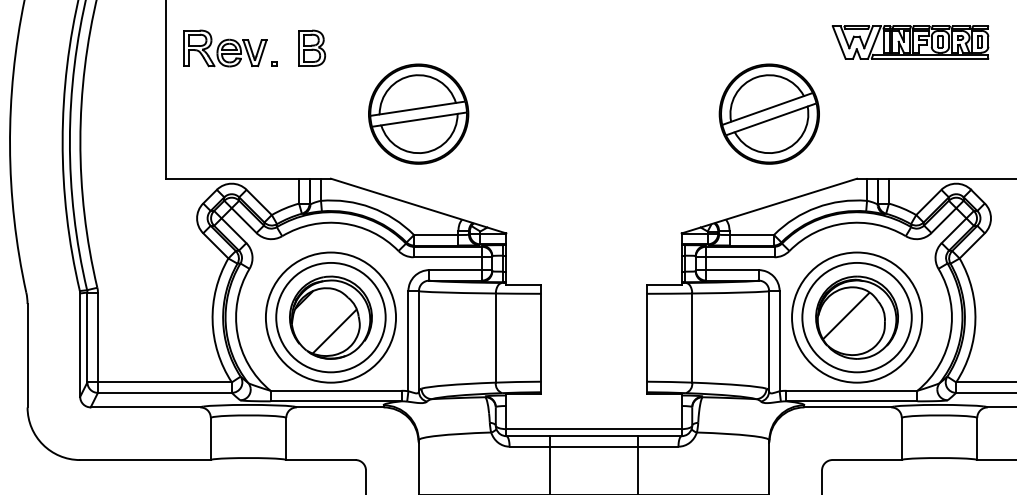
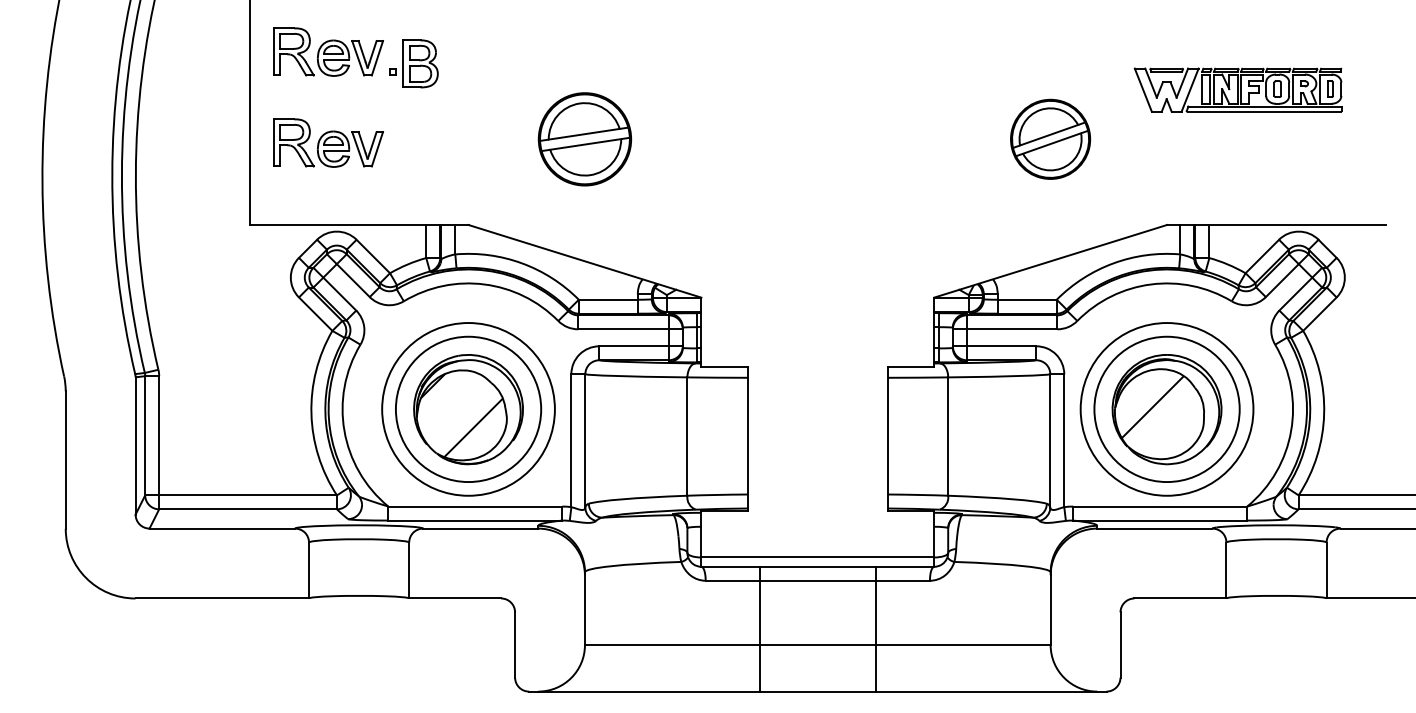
part: (910, 42) -> (1237, 89), moved
part: (312, 48) -> (420, 63), moved
part: (418, 114) -> (584, 139), size x0.7
part: (769, 114) -> (1050, 139), size x0.6
part: (225, 116) -> (328, 142), added

